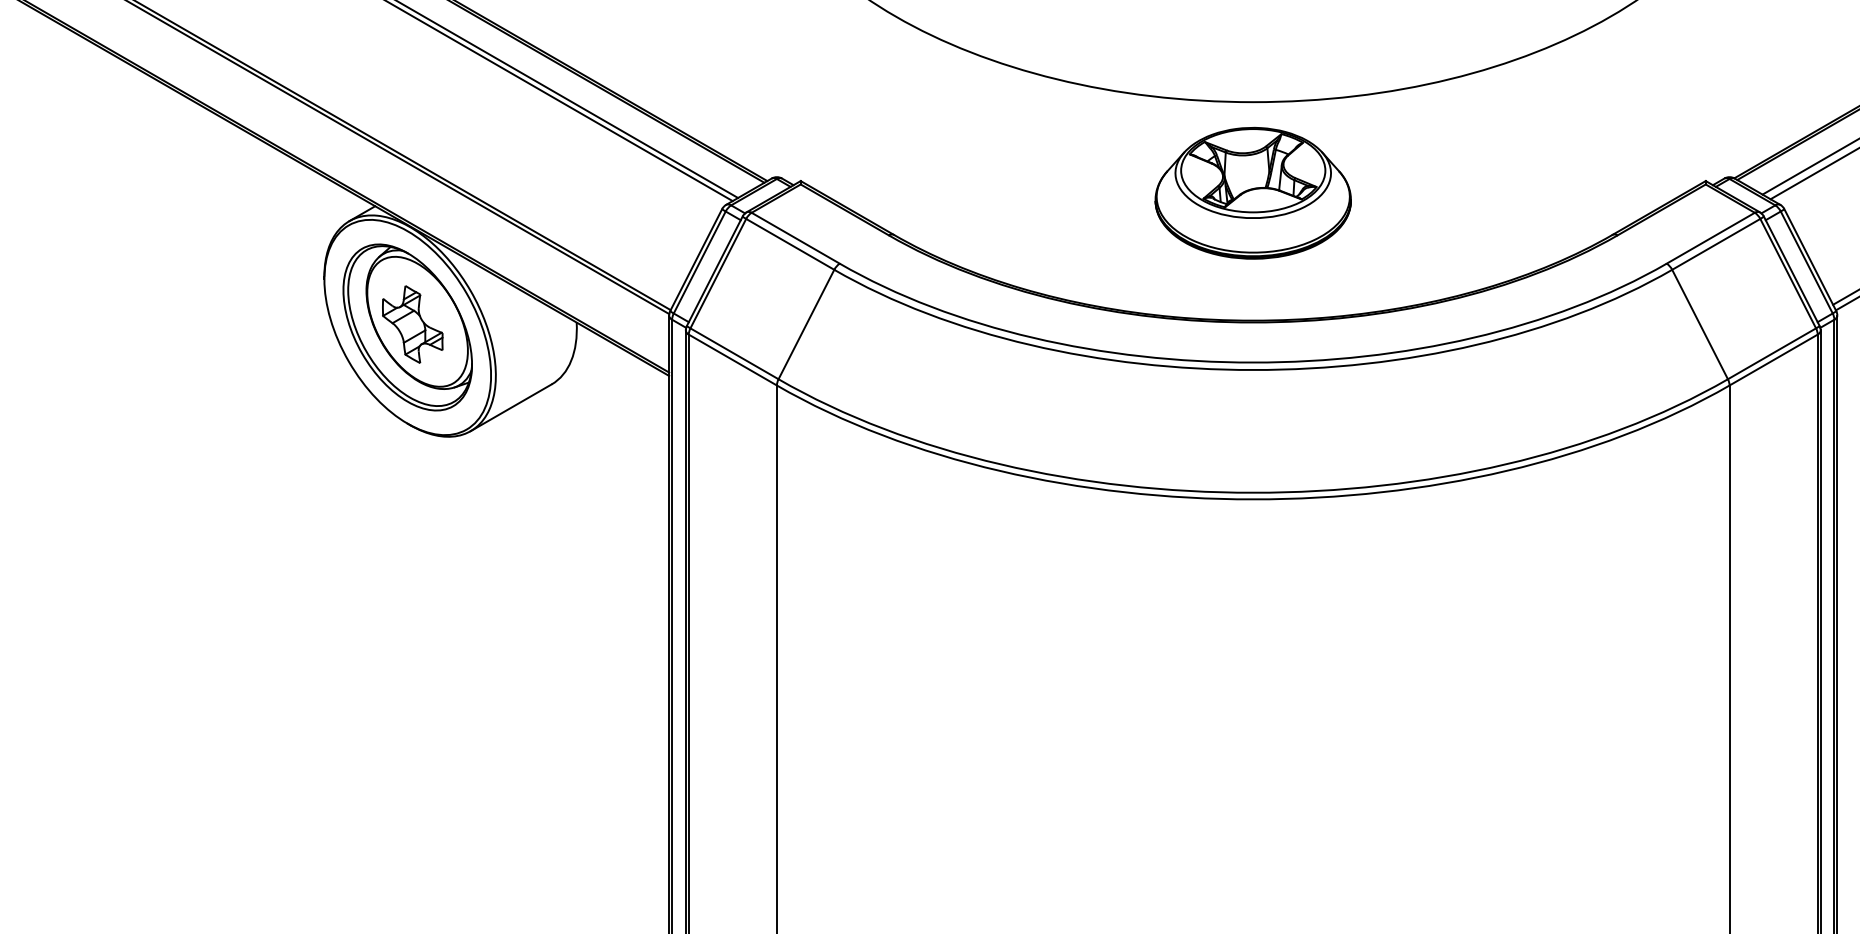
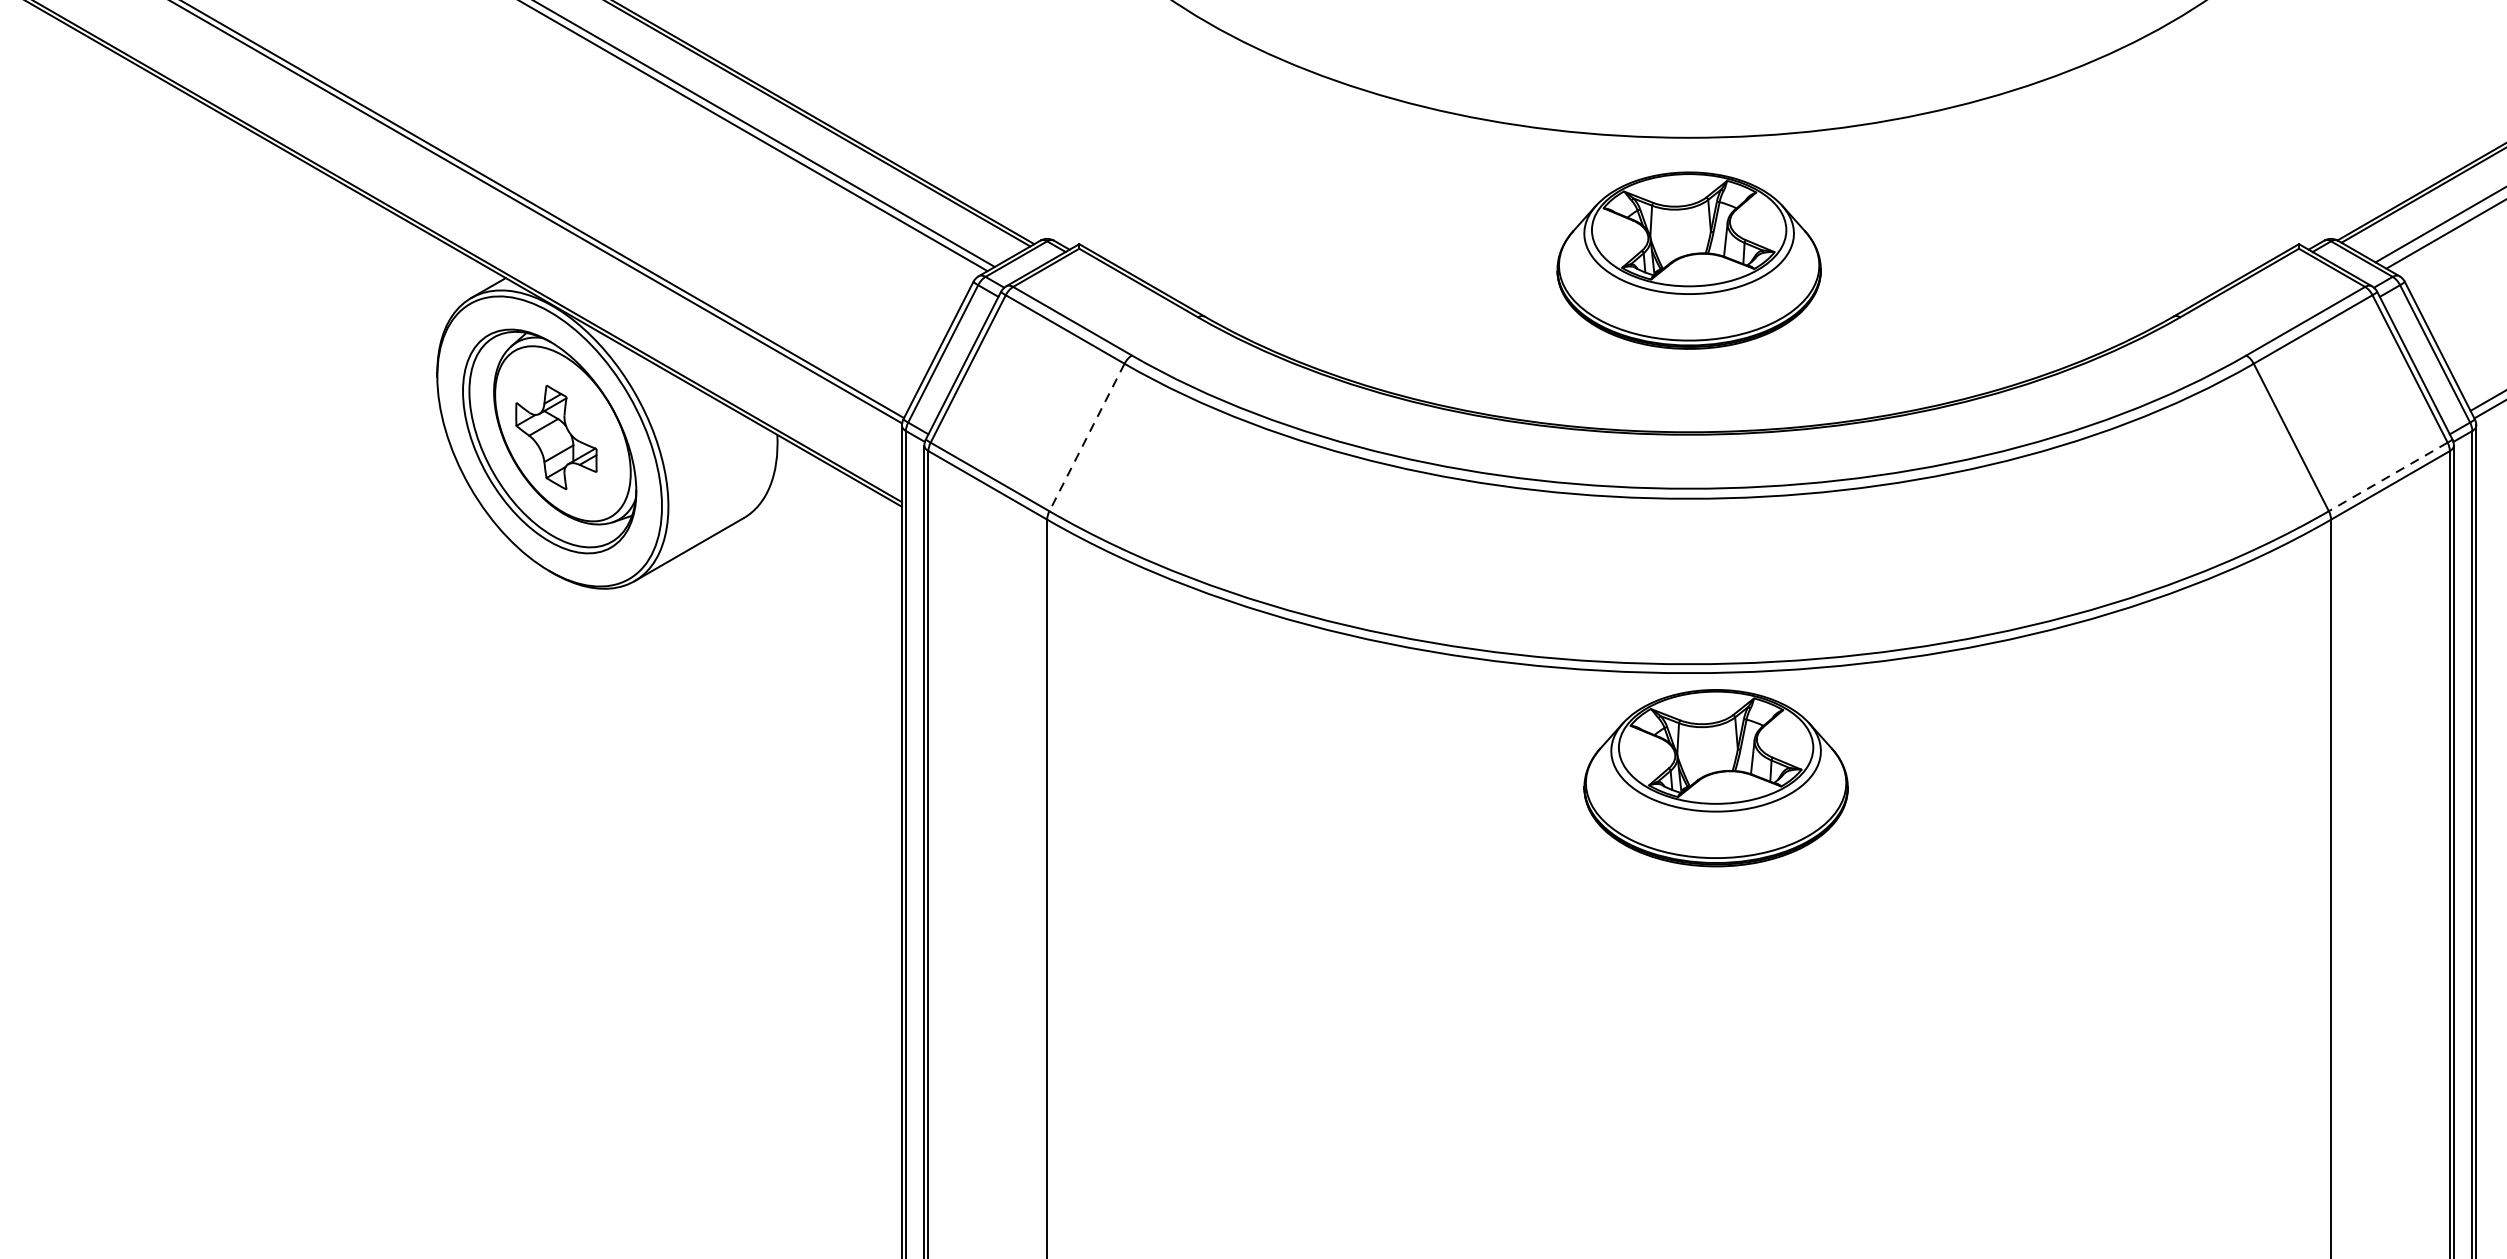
line: (806, 324) -> (1087, 437), solid -> dashed
line: (1772, 353) -> (2388, 476), solid -> dashed
part: (1272, 576) -> (1715, 777), added

